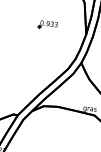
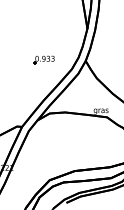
part: (47, 24) -> (43, 59), moved

